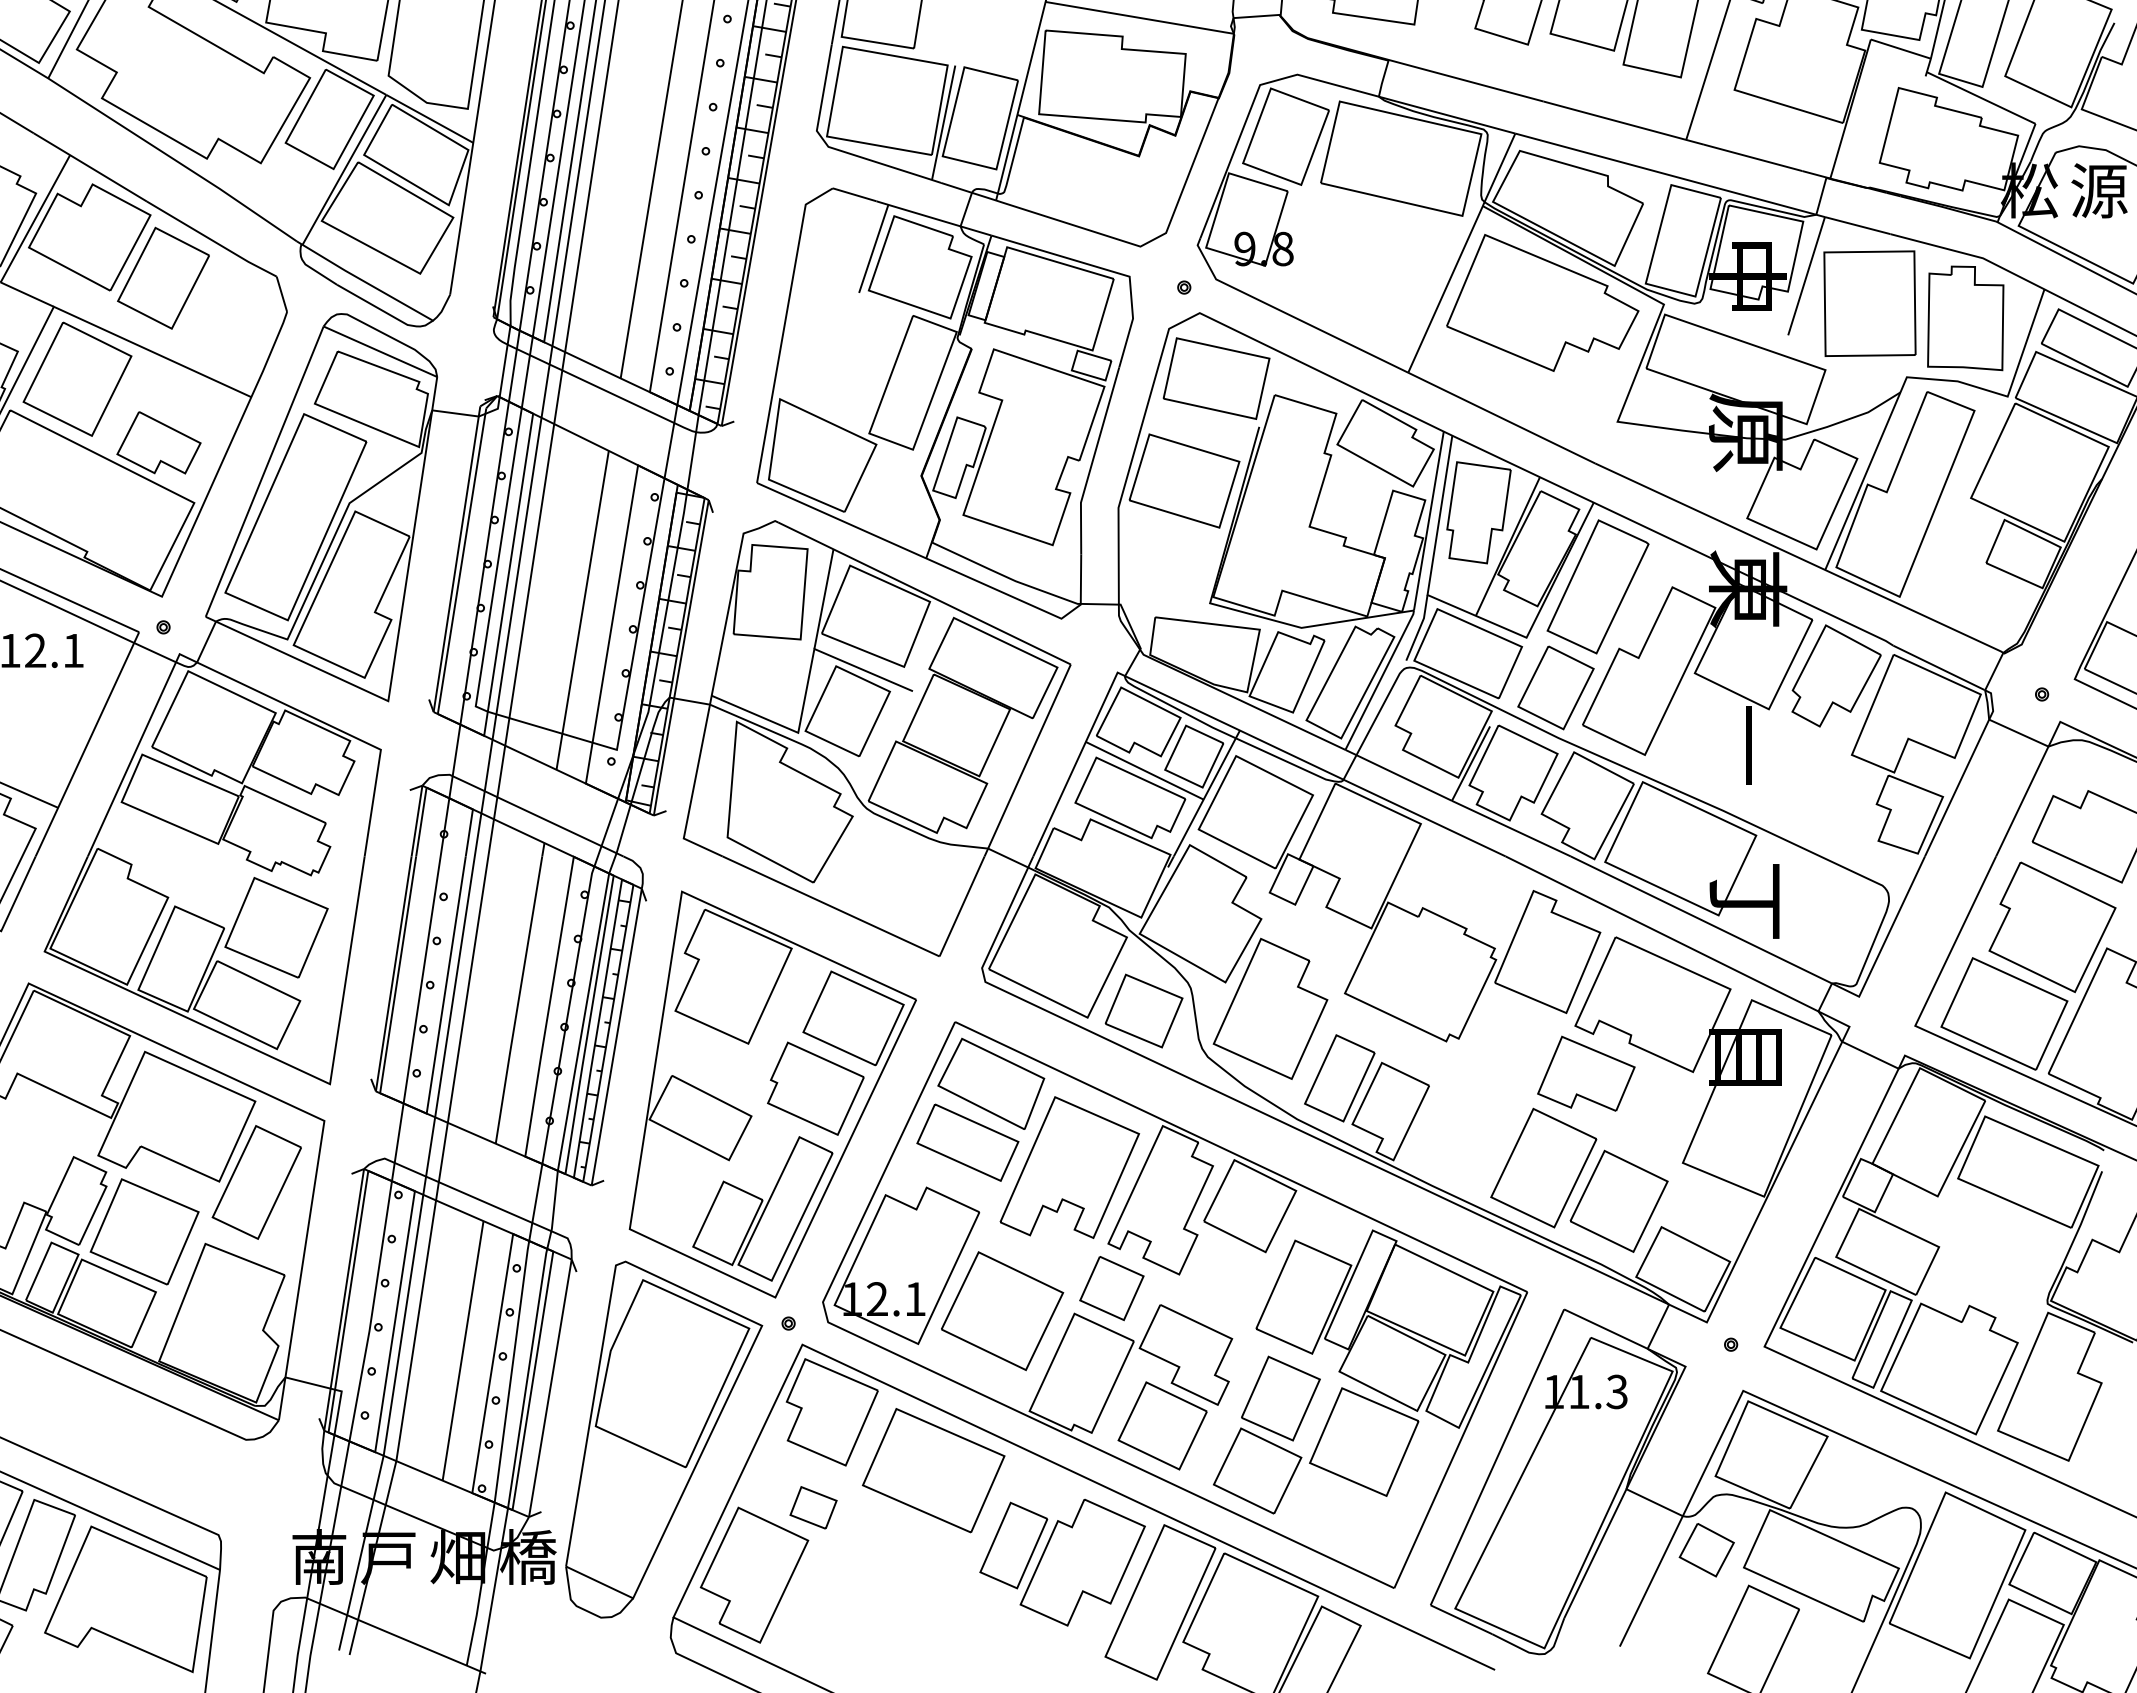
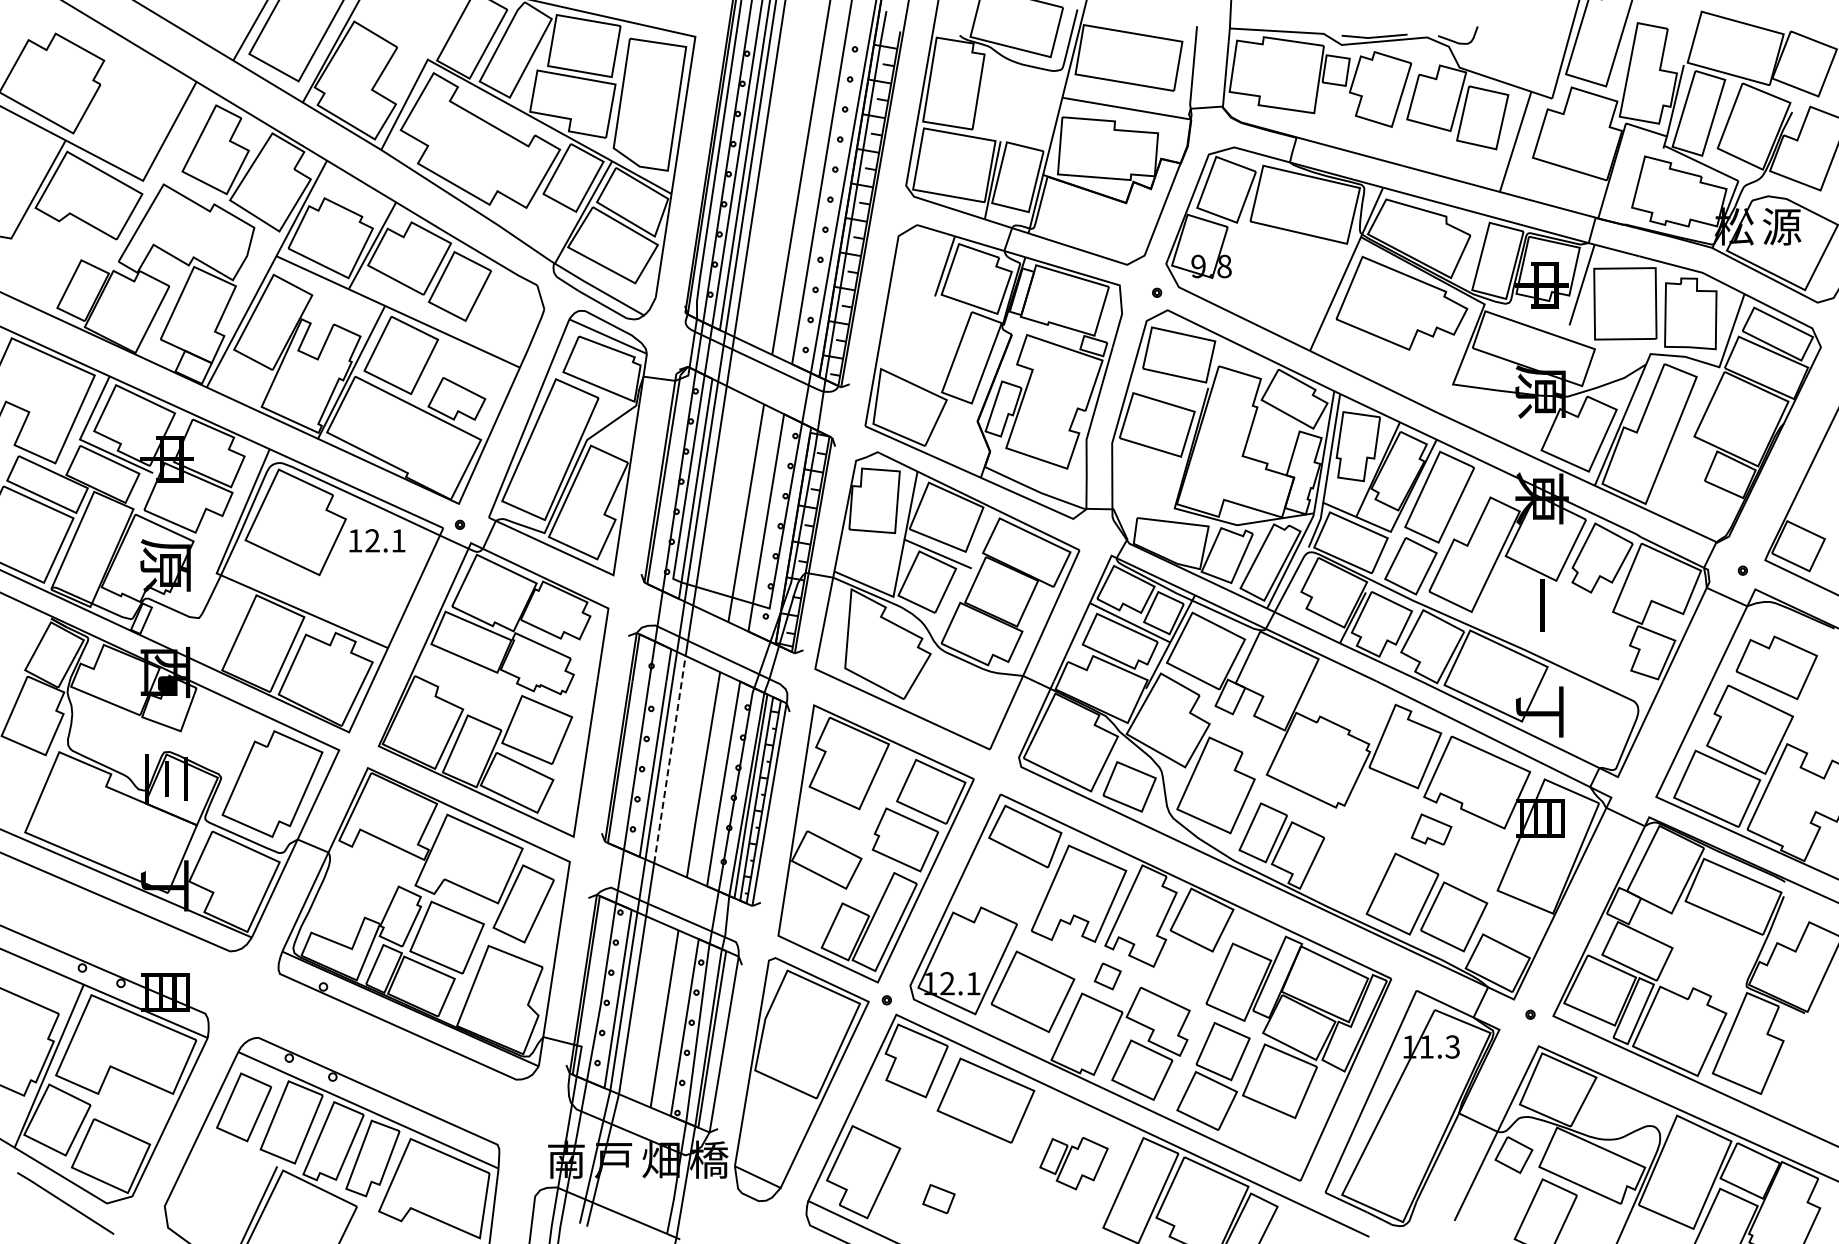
line: (471, 969) -> (670, 758), solid -> dashed
part: (1586, 1073) -> (1431, 829), size x0.6
part: (966, 1142) -> (1008, 876), removed
part: (1111, 1288) -> (1107, 976), size x0.6
part: (812, 1508) -> (938, 1199), moved
part: (1061, 1562) -> (1073, 1163), size x0.6

